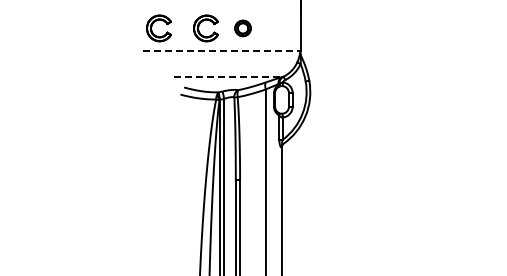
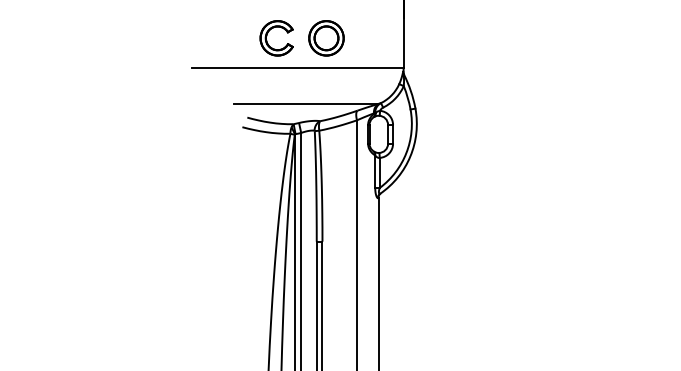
part: (152, 26) -> (204, 35), removed
part: (242, 28) -> (325, 38), size x1.67
line: (221, 50) -> (297, 67), dashed -> solid
line: (228, 77) -> (306, 104), dashed -> solid

